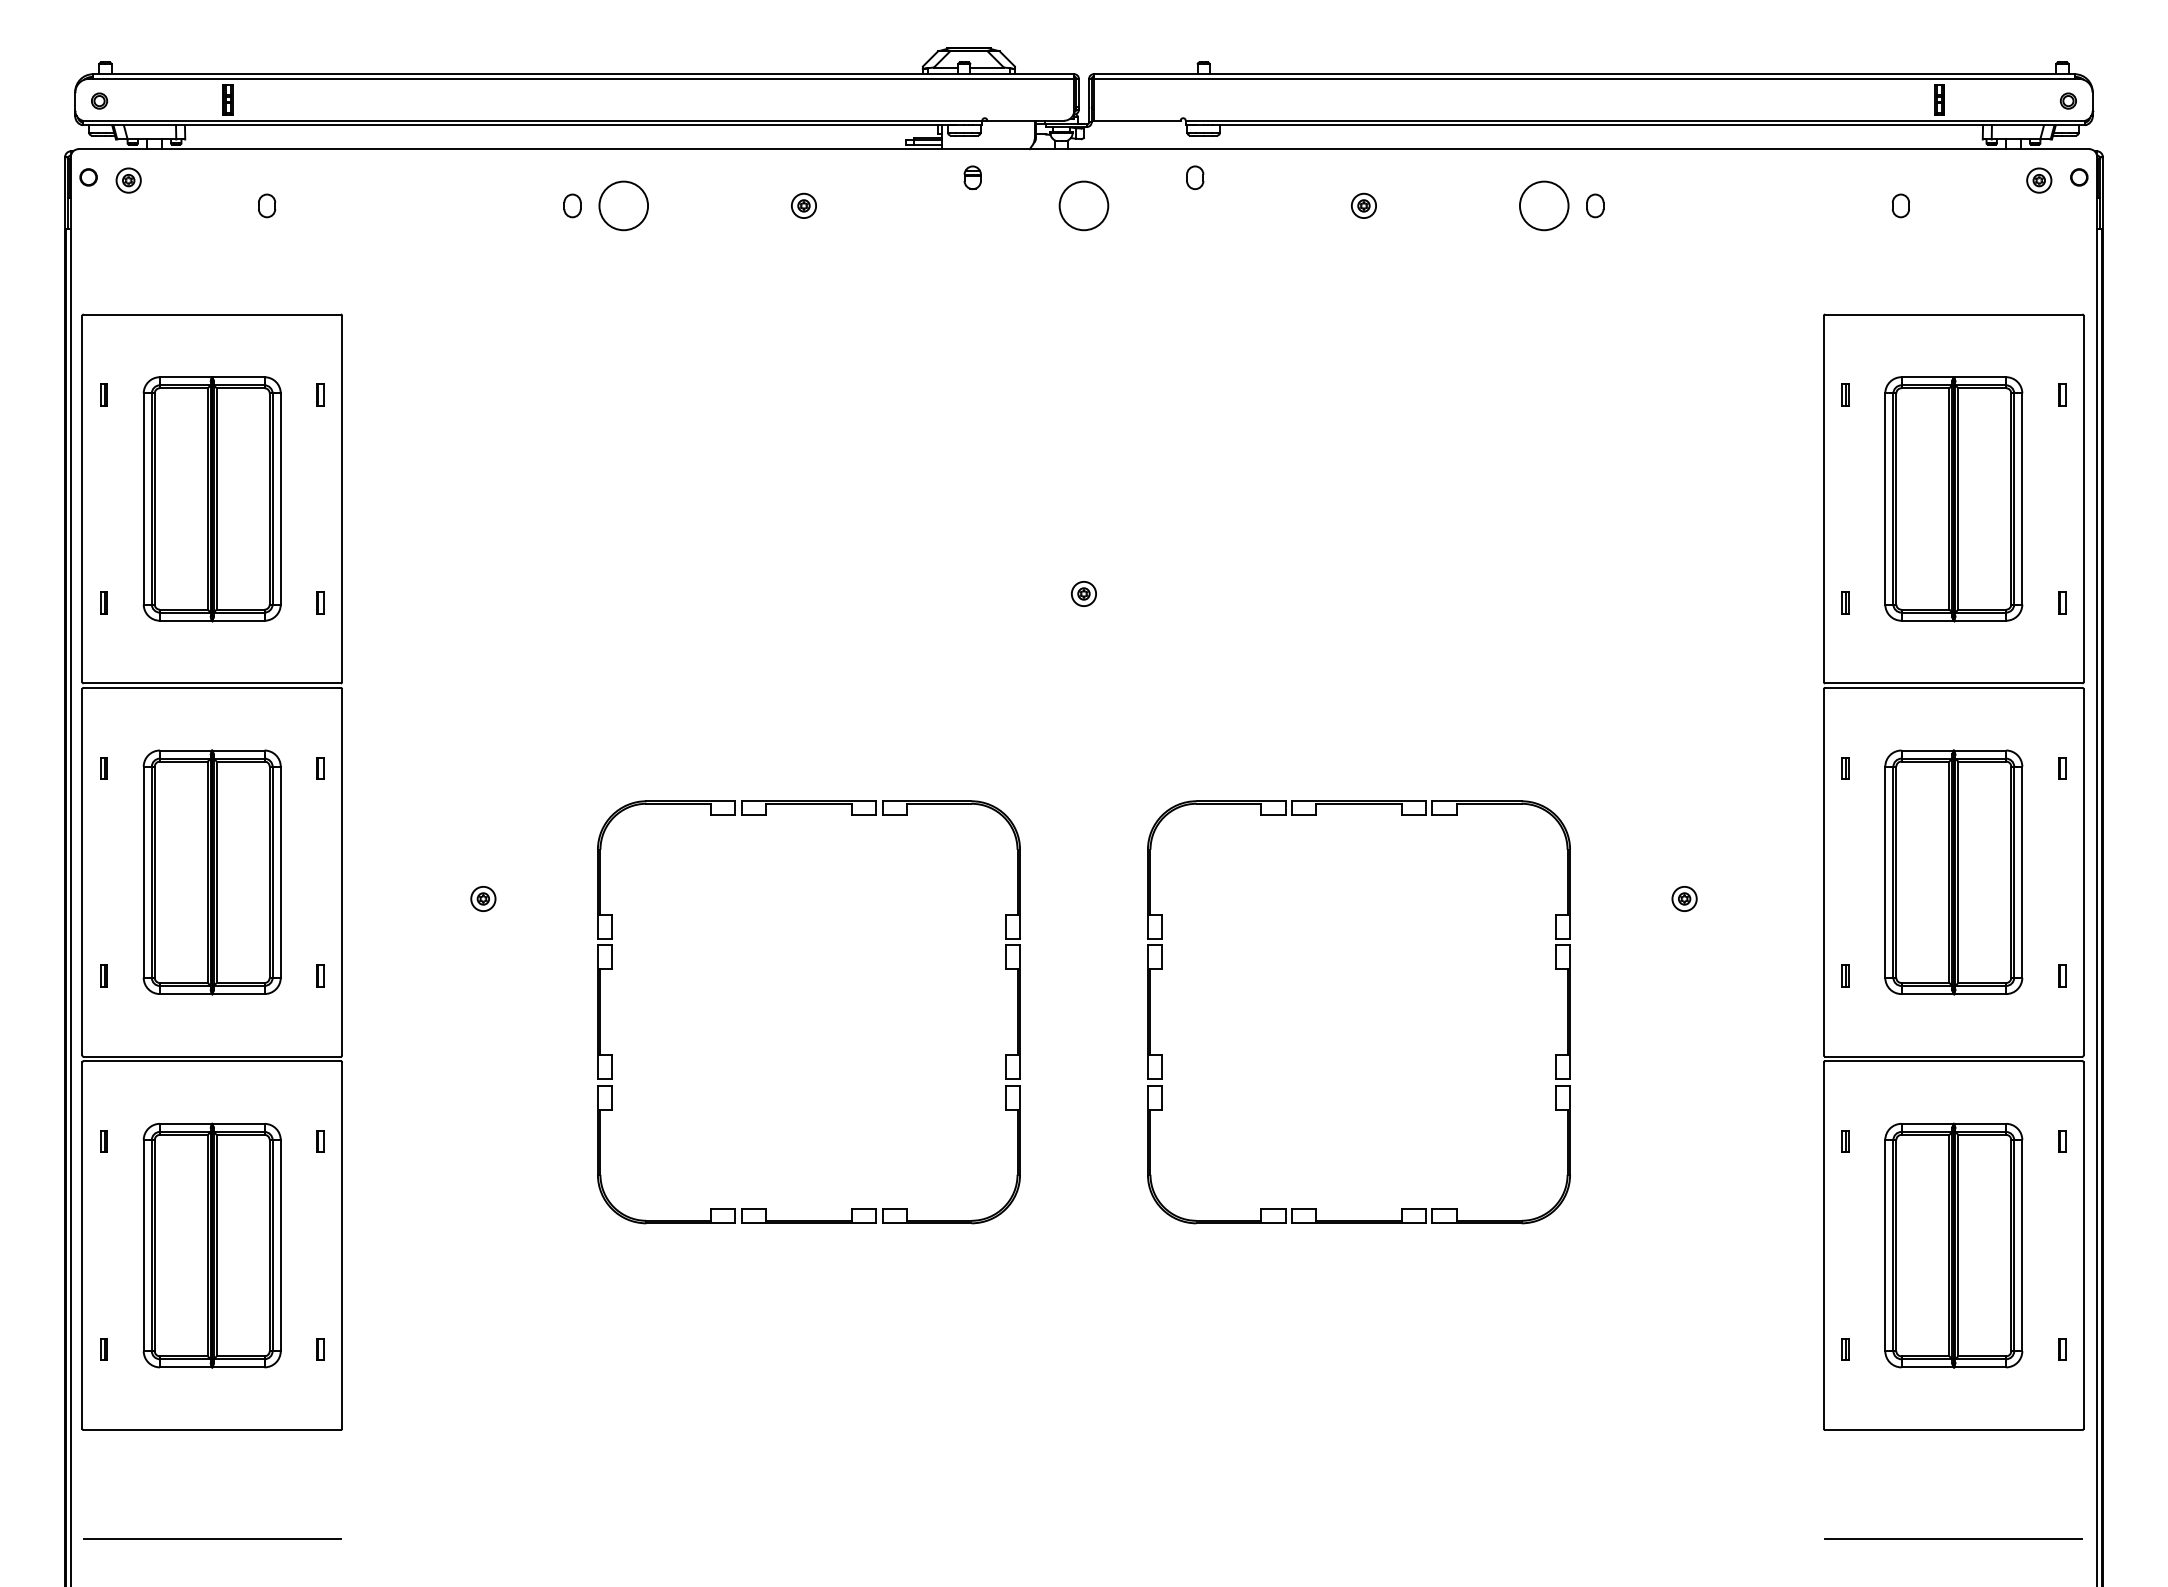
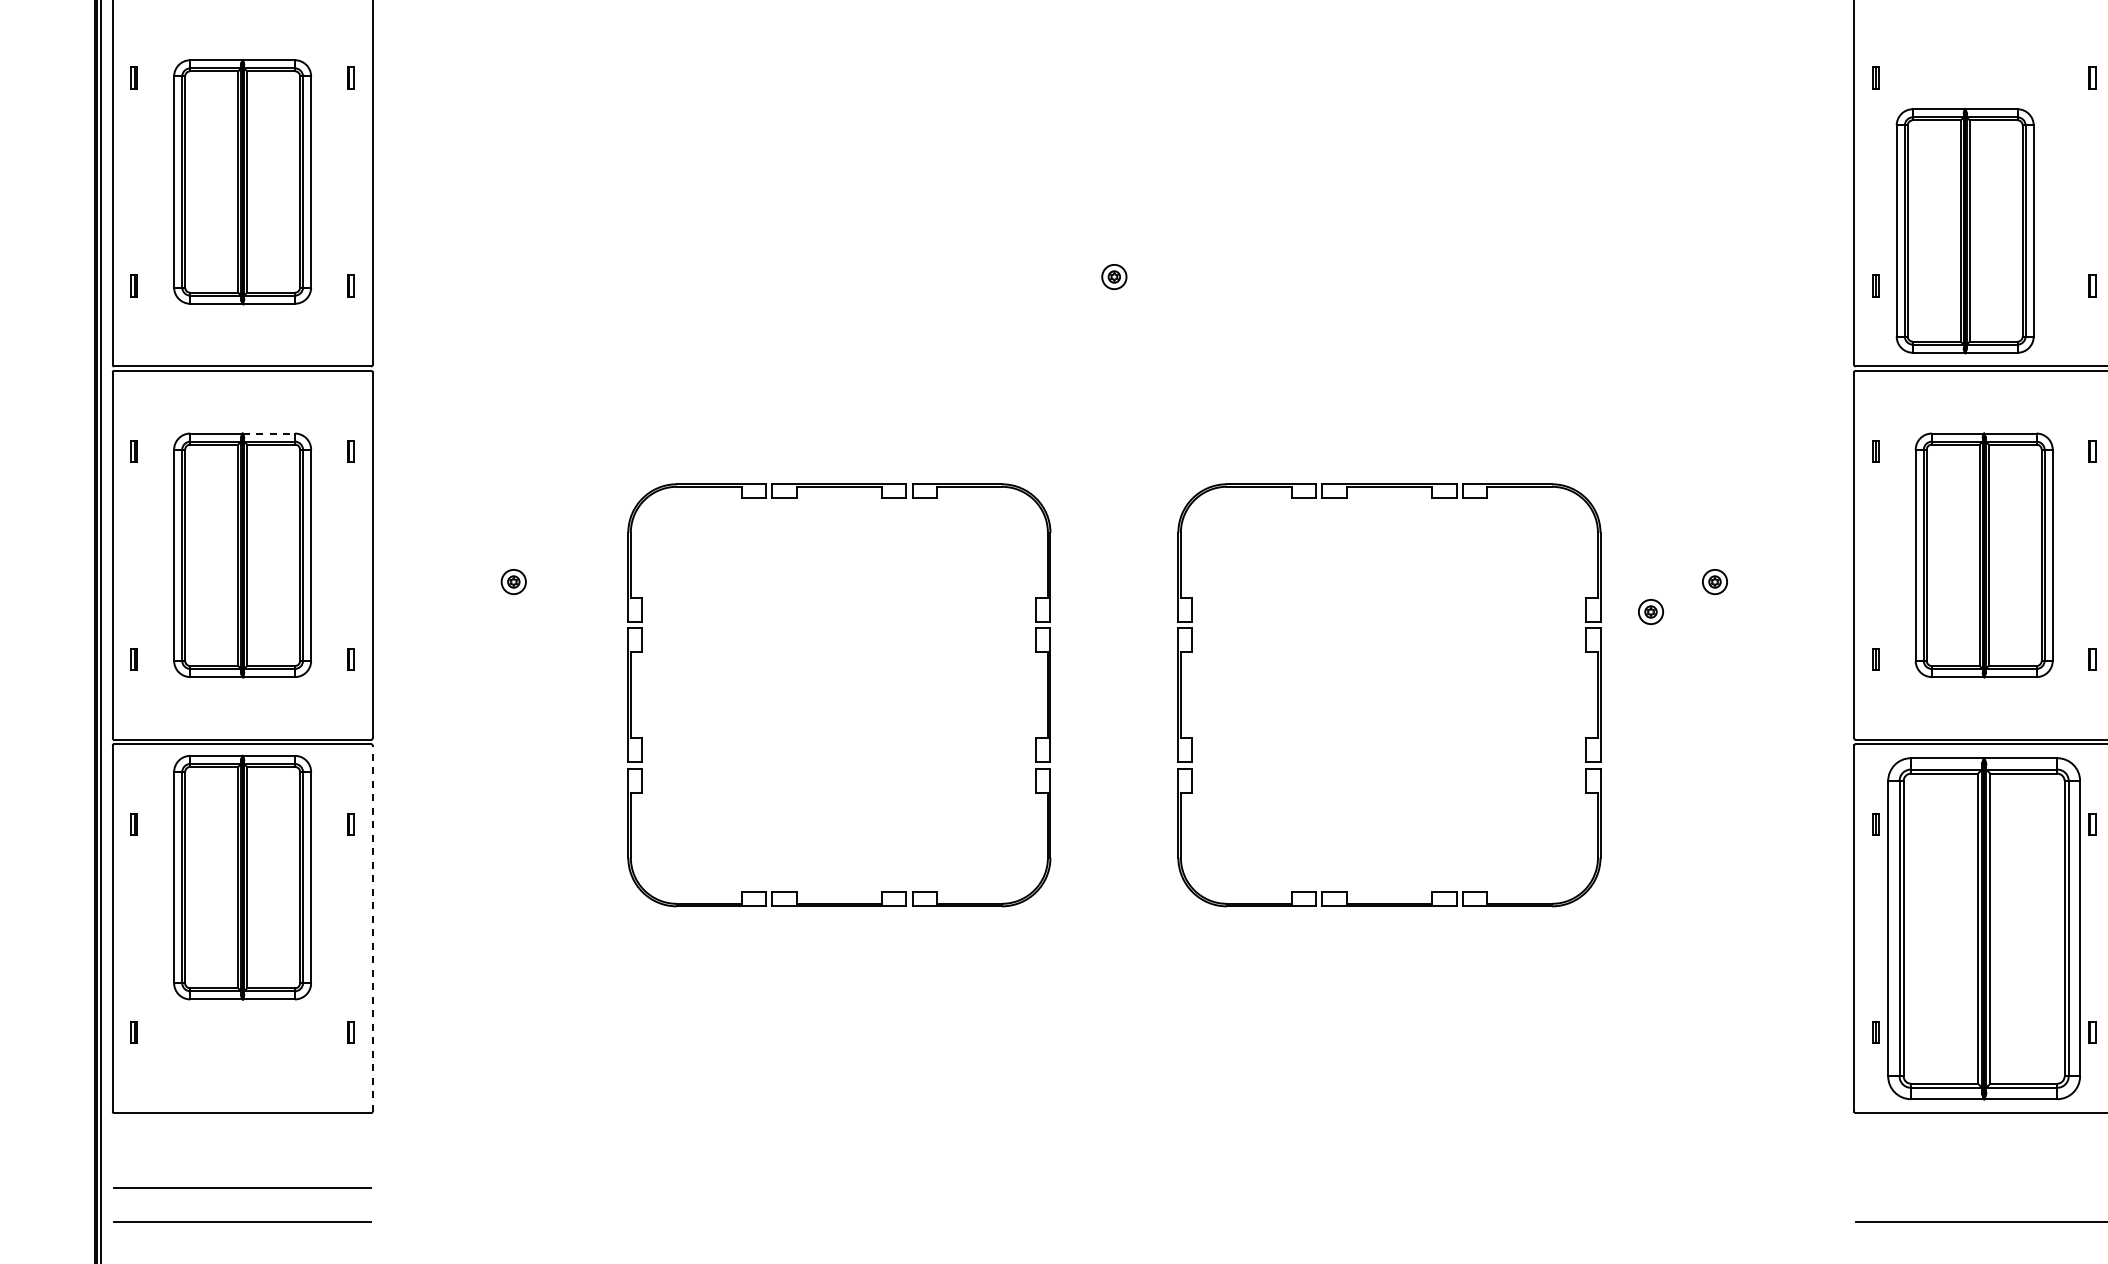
part: (1953, 499) -> (1964, 231), moved
line: (238, 750) -> (268, 433), solid -> dashed
part: (1620, 928) -> (1650, 611), added
part: (211, 1245) -> (241, 877), moved
line: (342, 1245) -> (372, 928), solid -> dashed
part: (1953, 1245) -> (1983, 928), size x1.4
line: (212, 1504) -> (242, 1187), added

